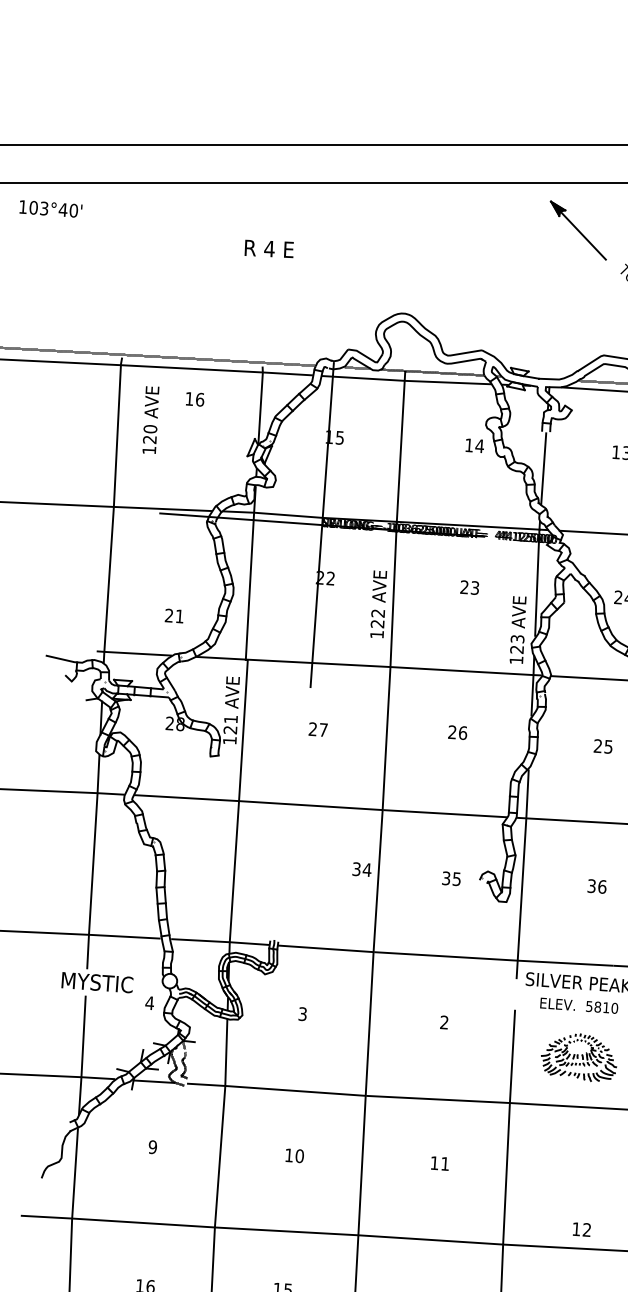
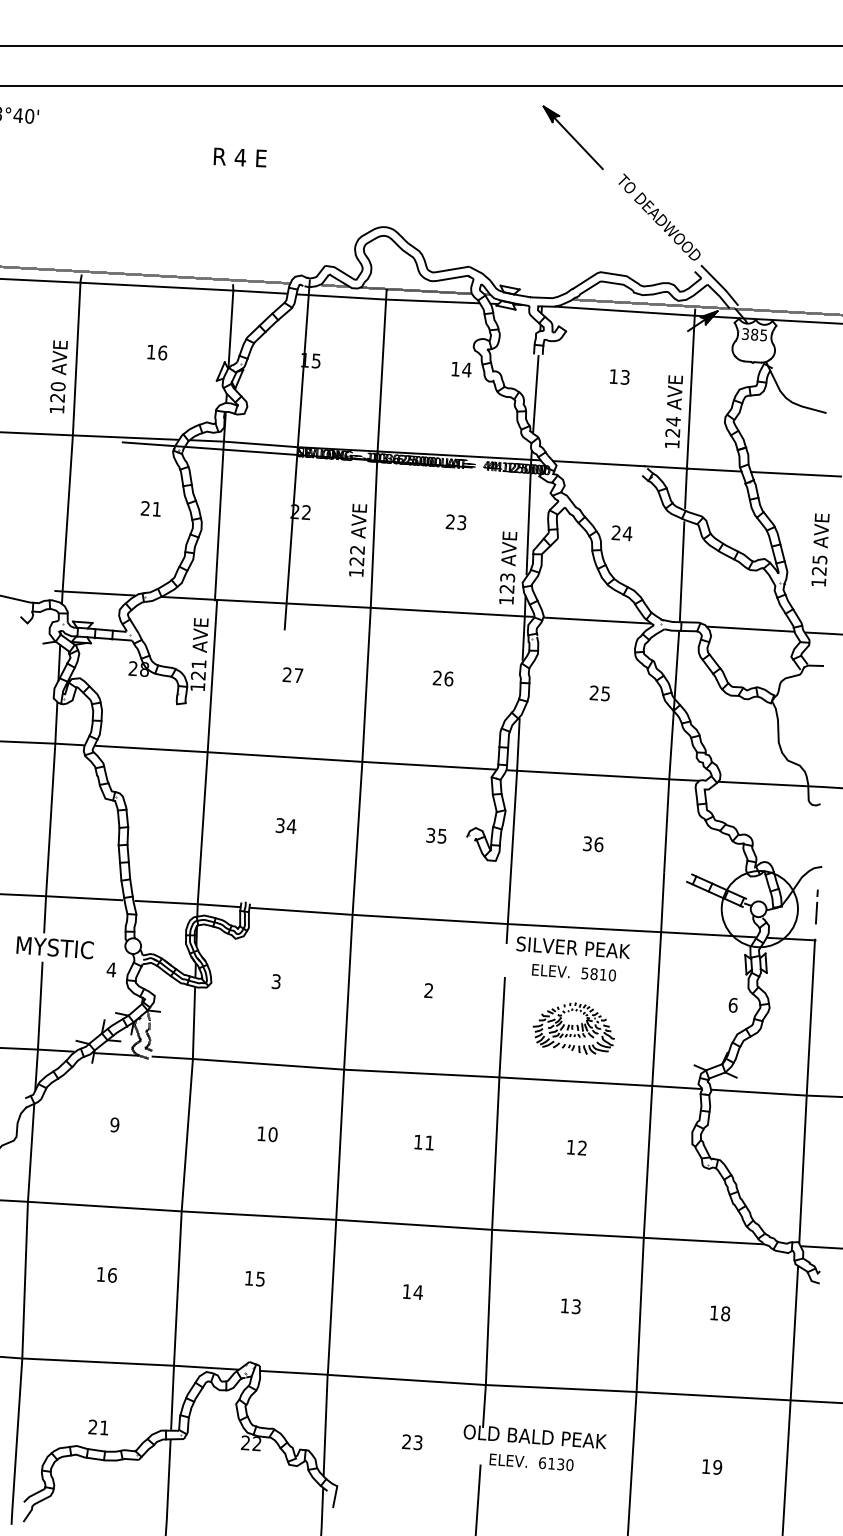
text: (195, 399) -> (157, 352), moved
text: (150, 419) -> (58, 376), moved
text: (173, 615) -> (150, 508), moved
text: (361, 869) -> (285, 825), moved
text: (581, 1229) -> (576, 1147), moved

